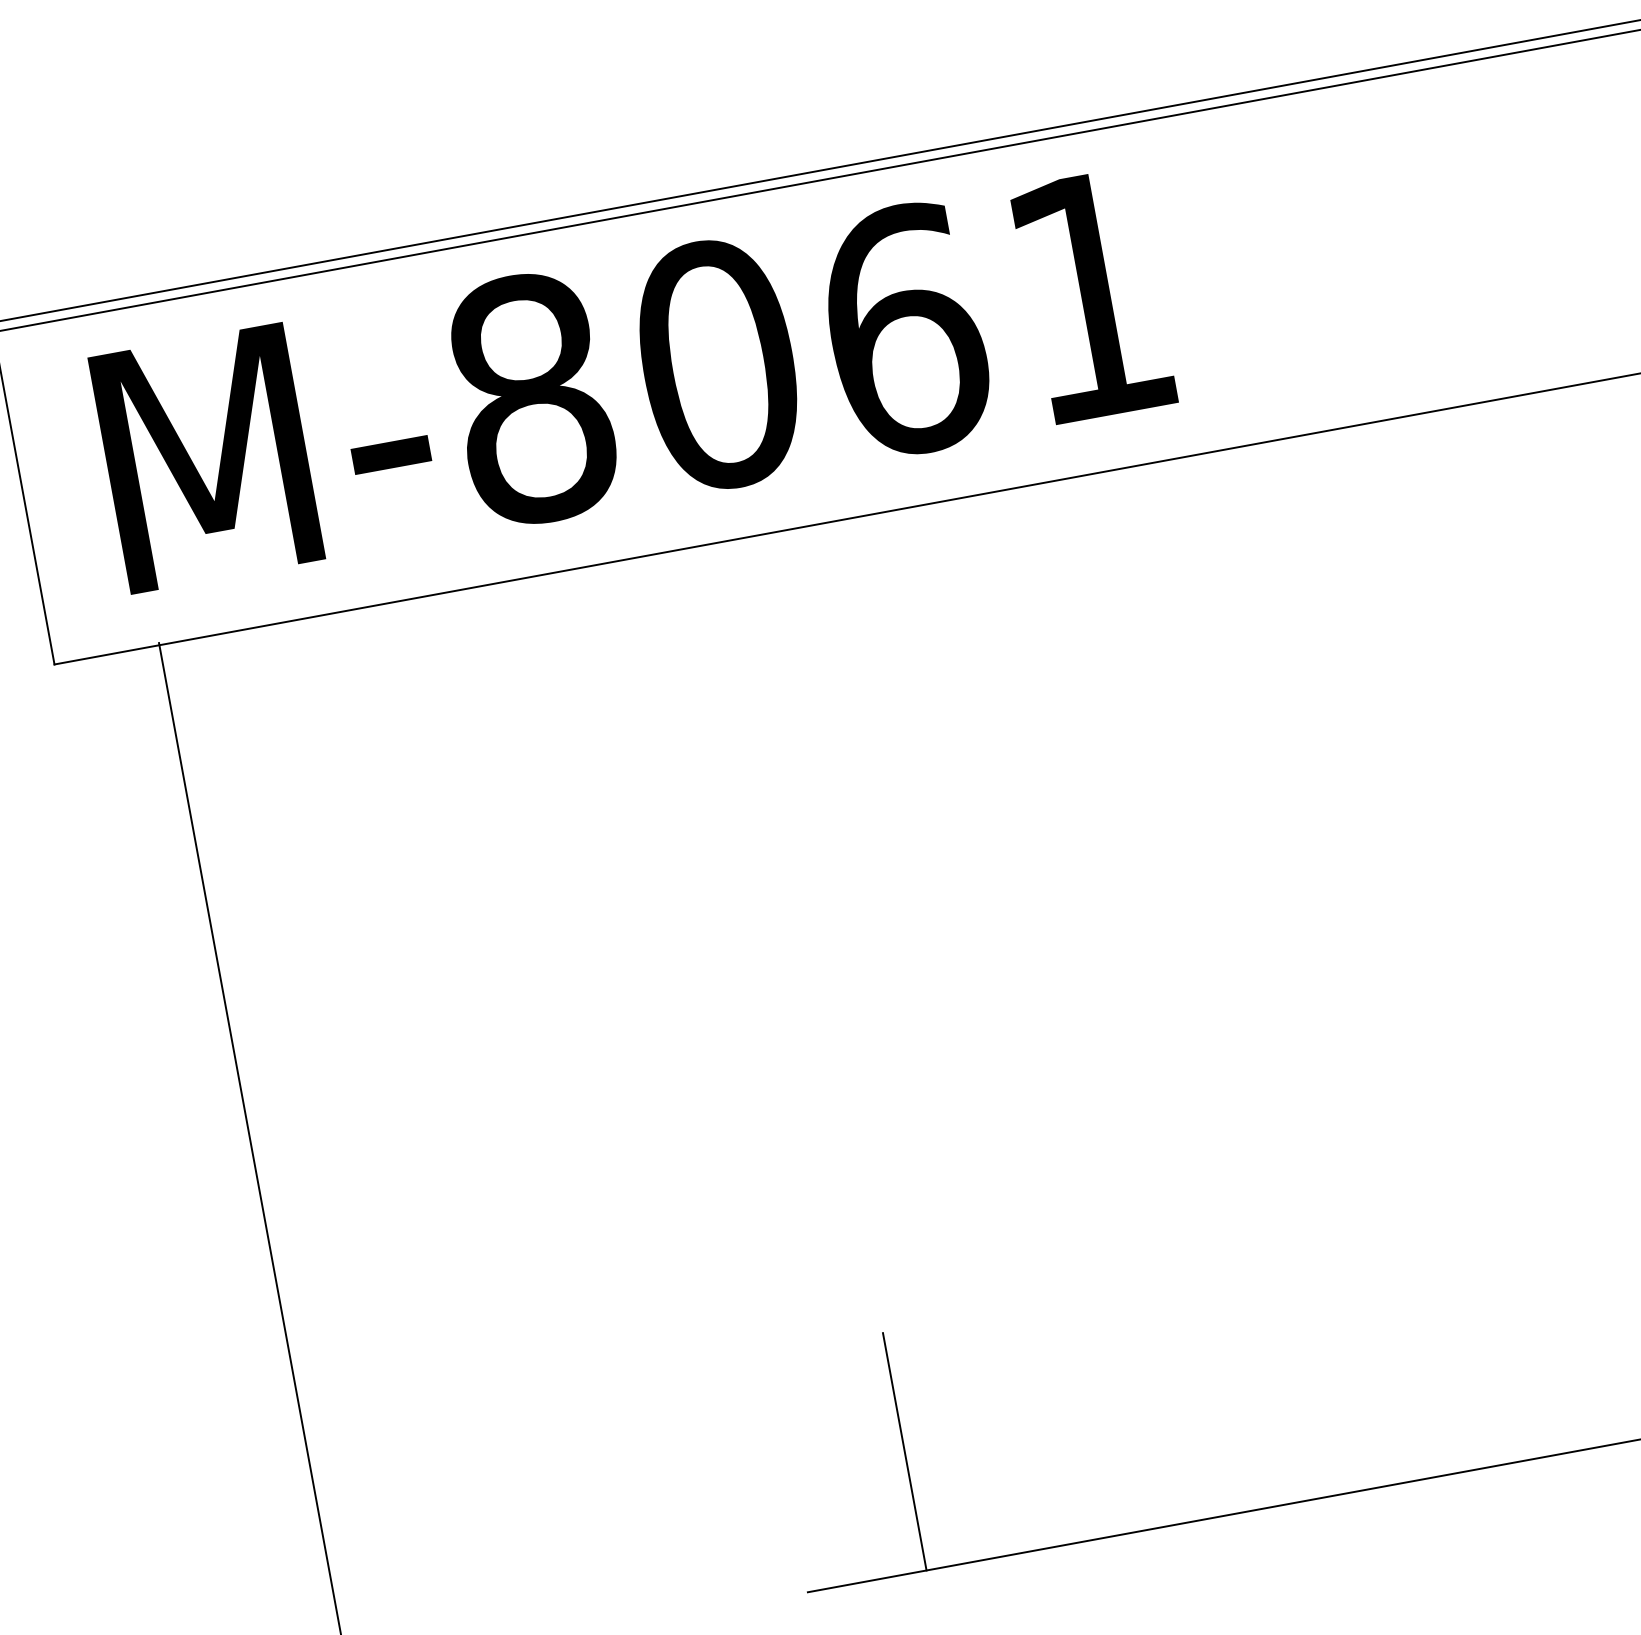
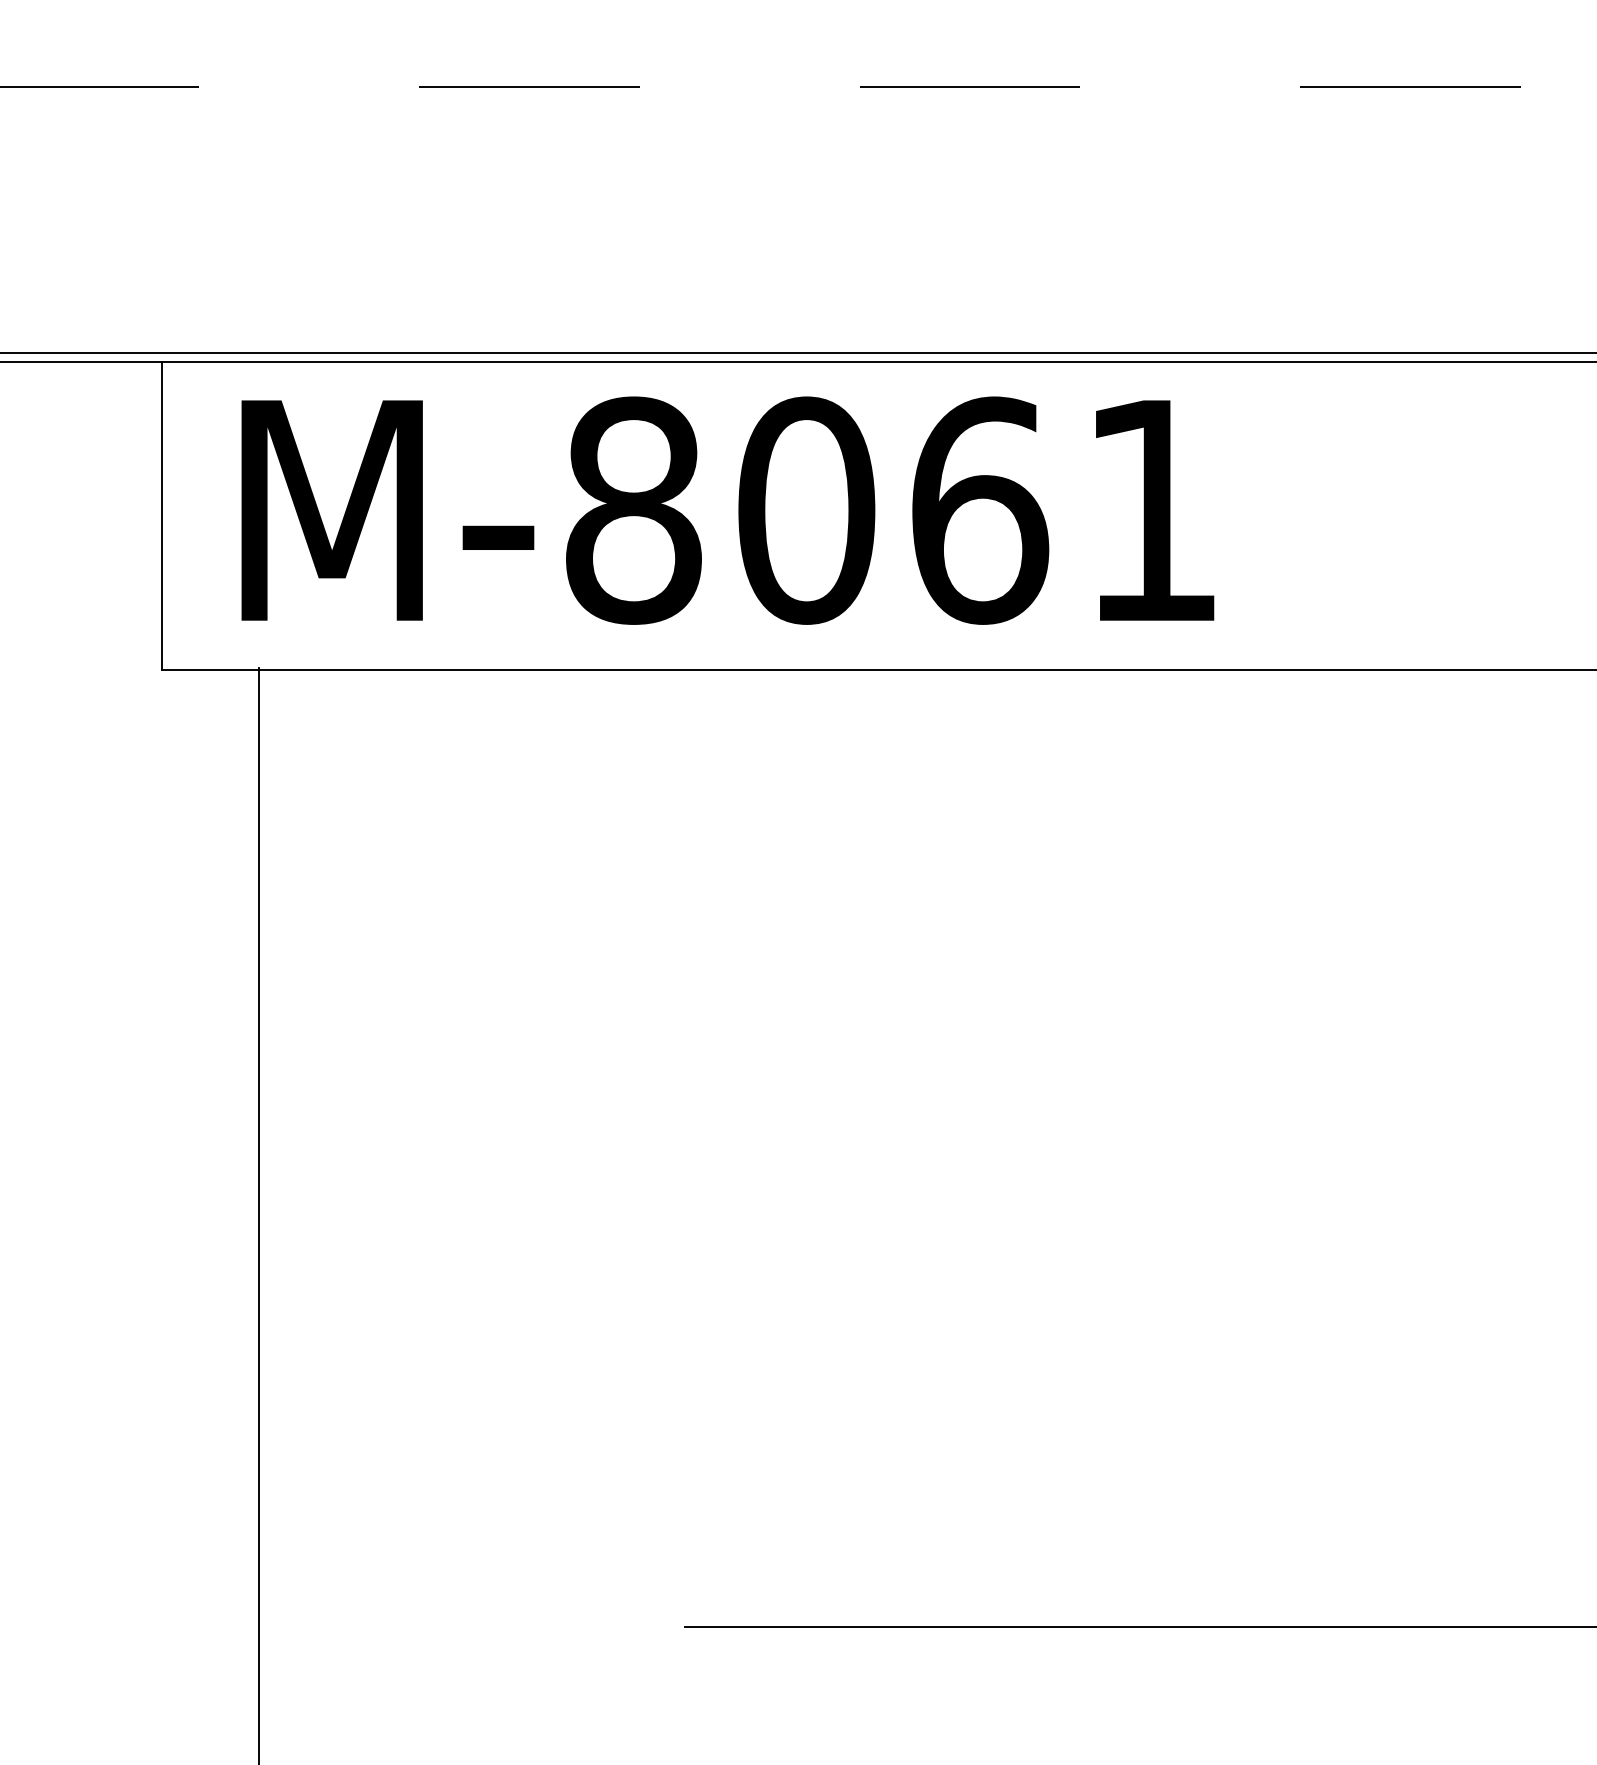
line: (905, 1451) -> (795, 1517), removed

